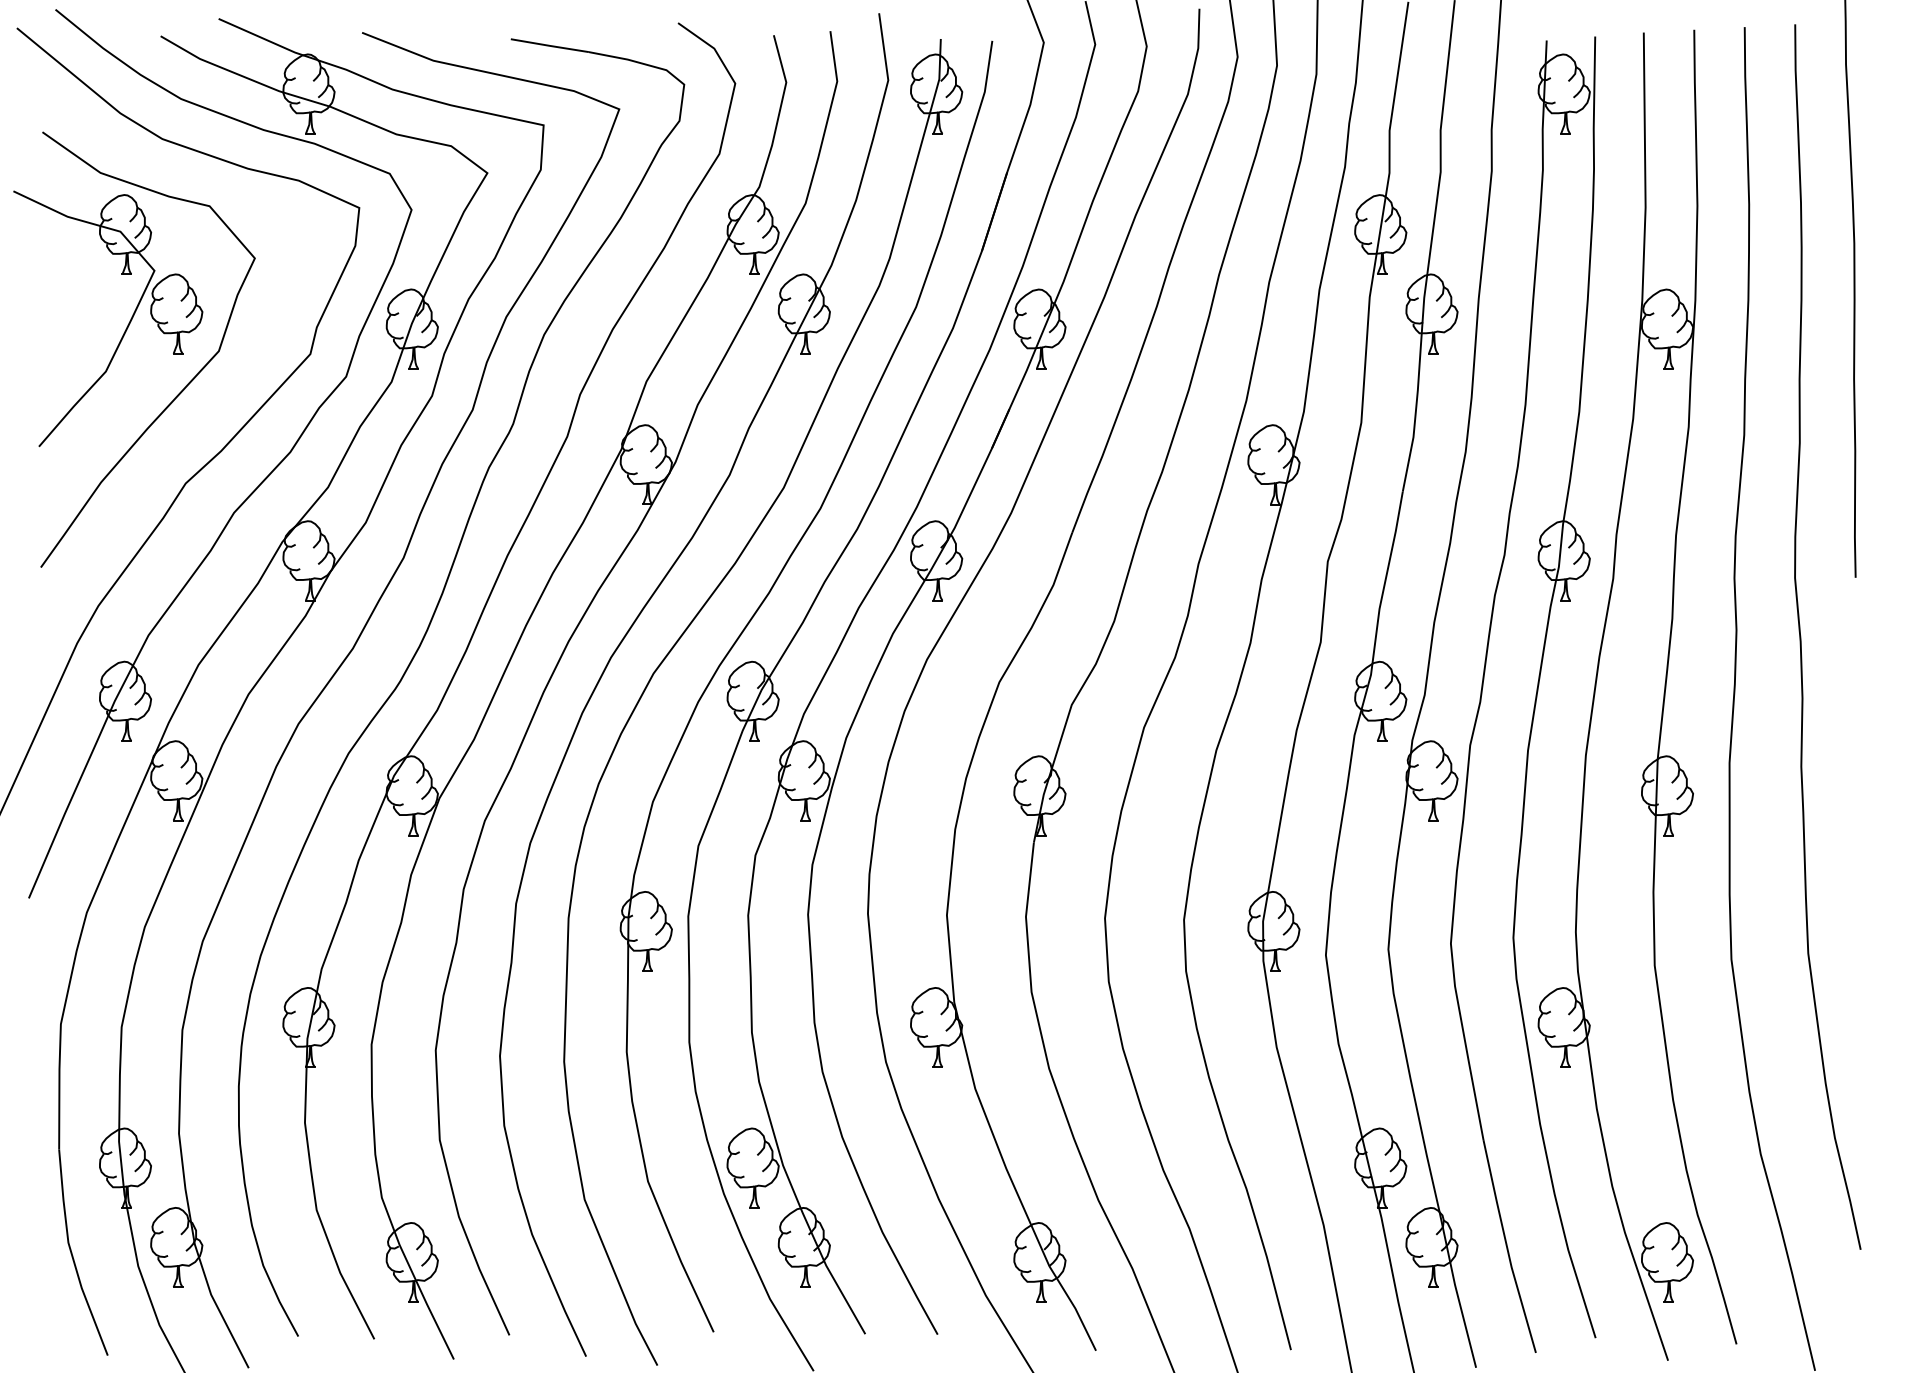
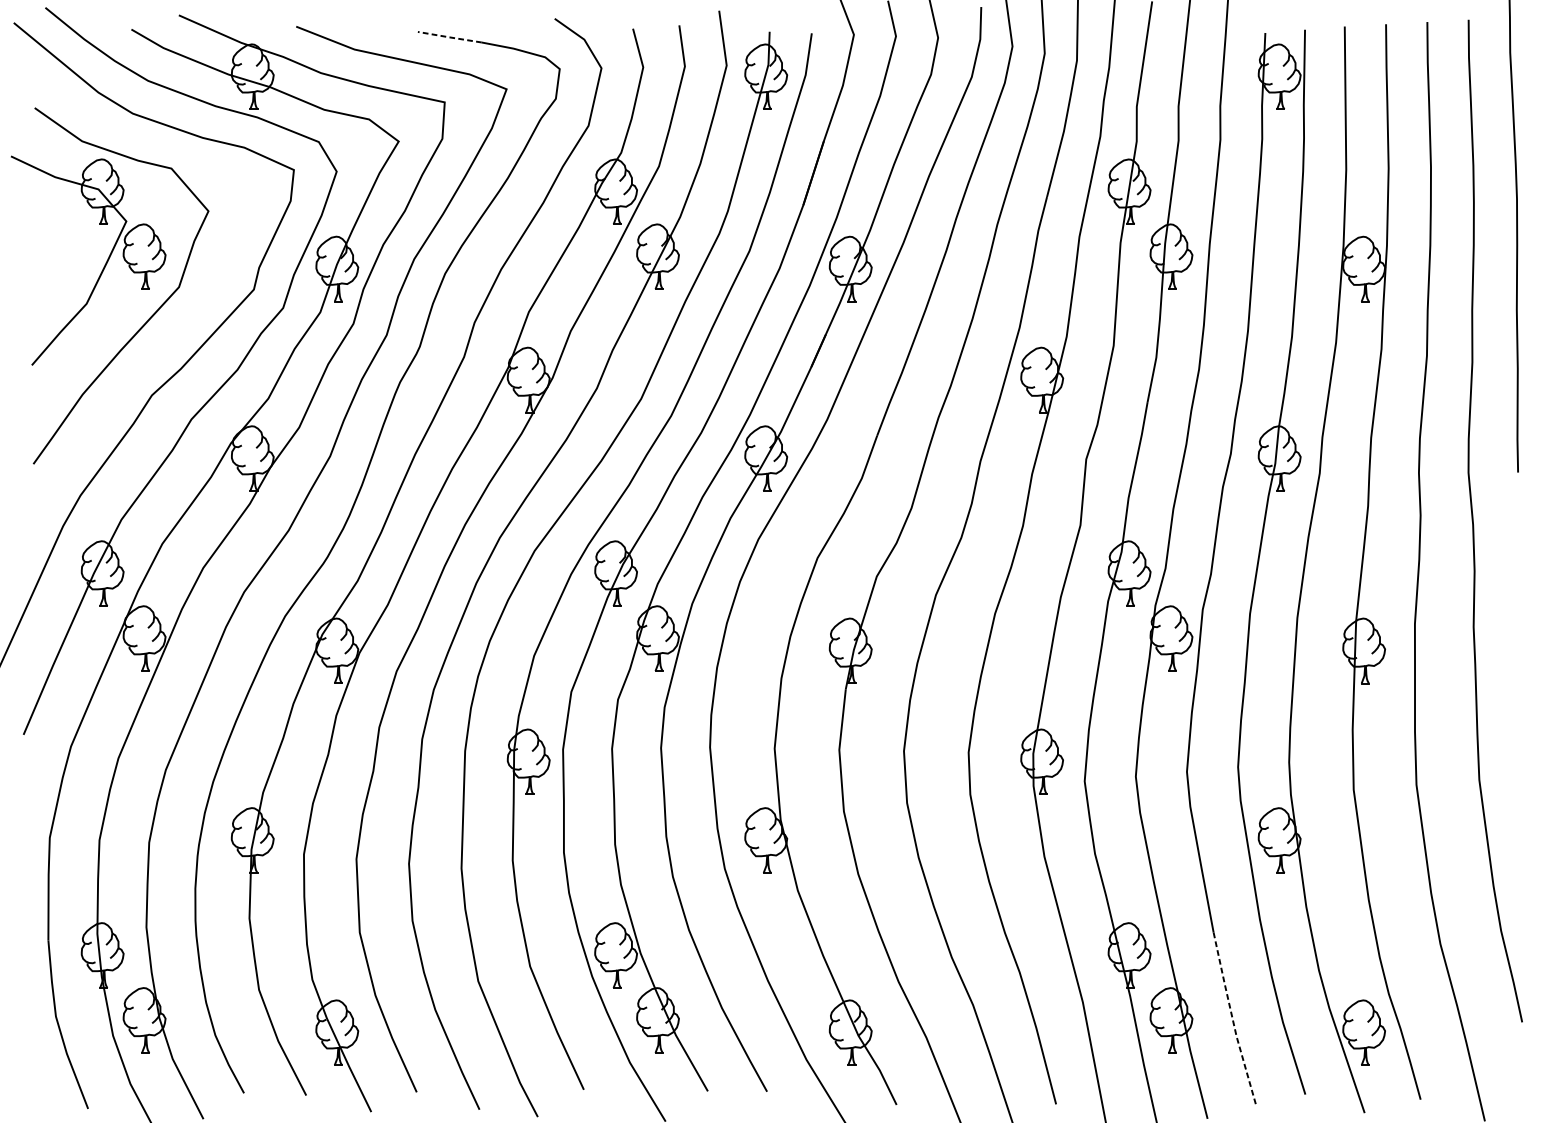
line: (549, 45) -> (449, 37), solid -> dashed
line: (1507, 1247) -> (1233, 1020), solid -> dashed

